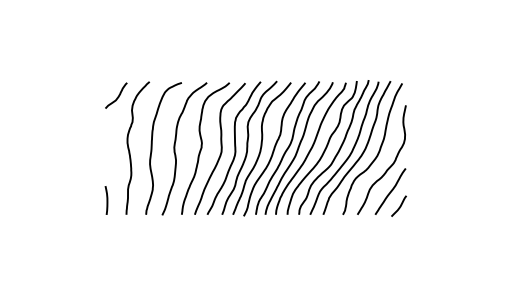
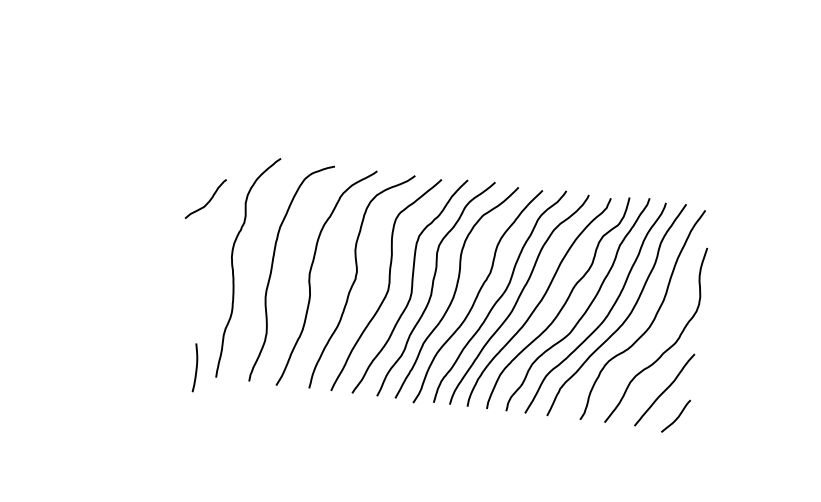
curve: (117, 96) -> (207, 200), moved
curve: (106, 200) -> (195, 367), moved

